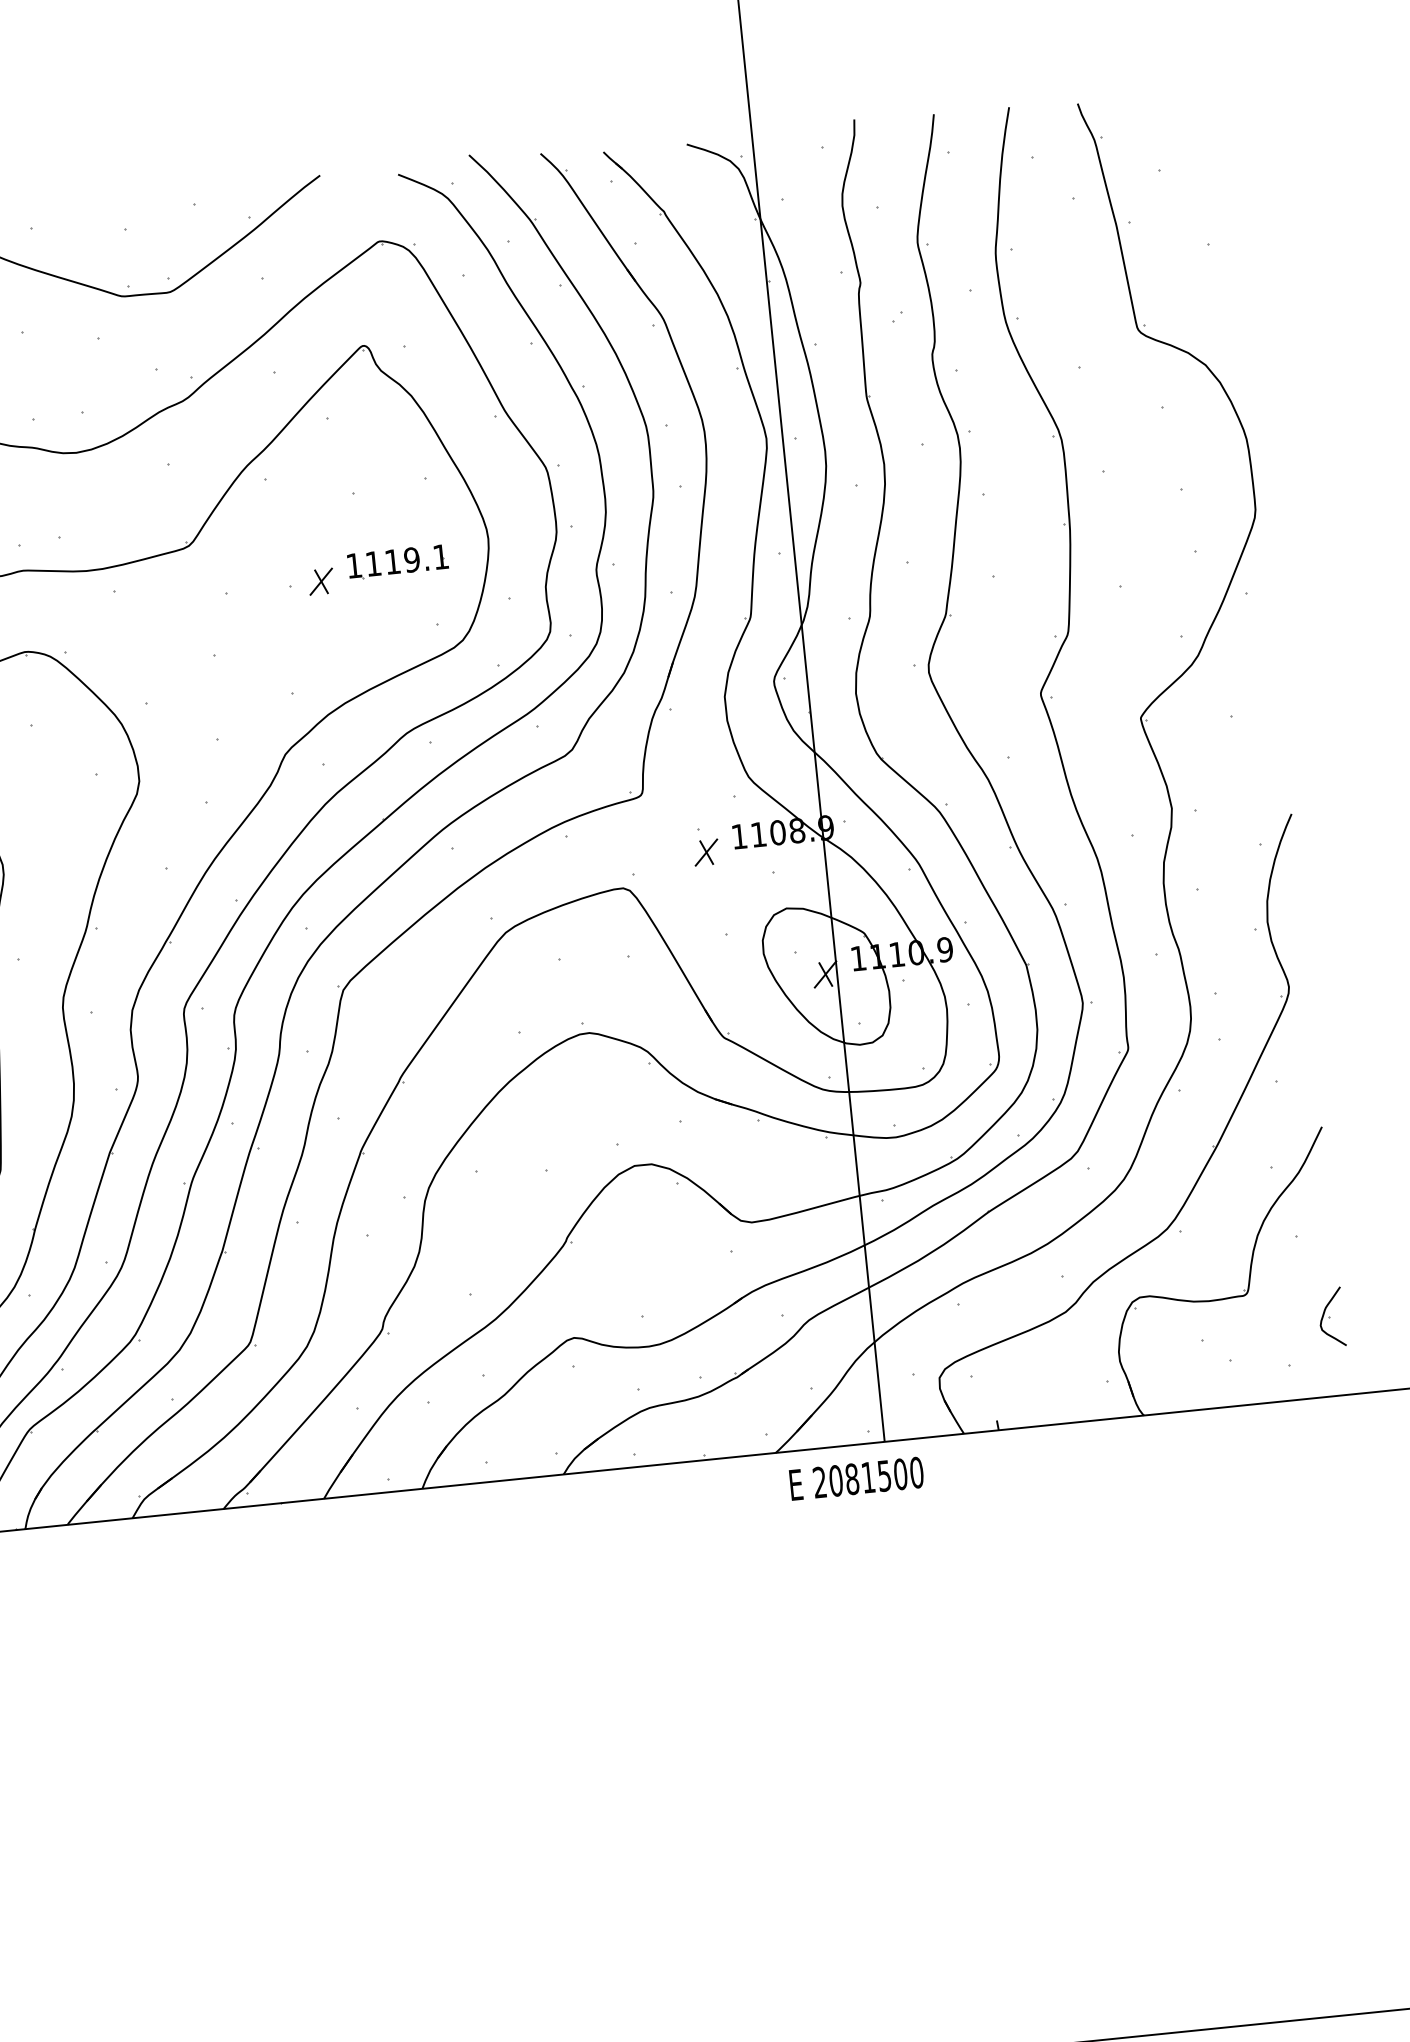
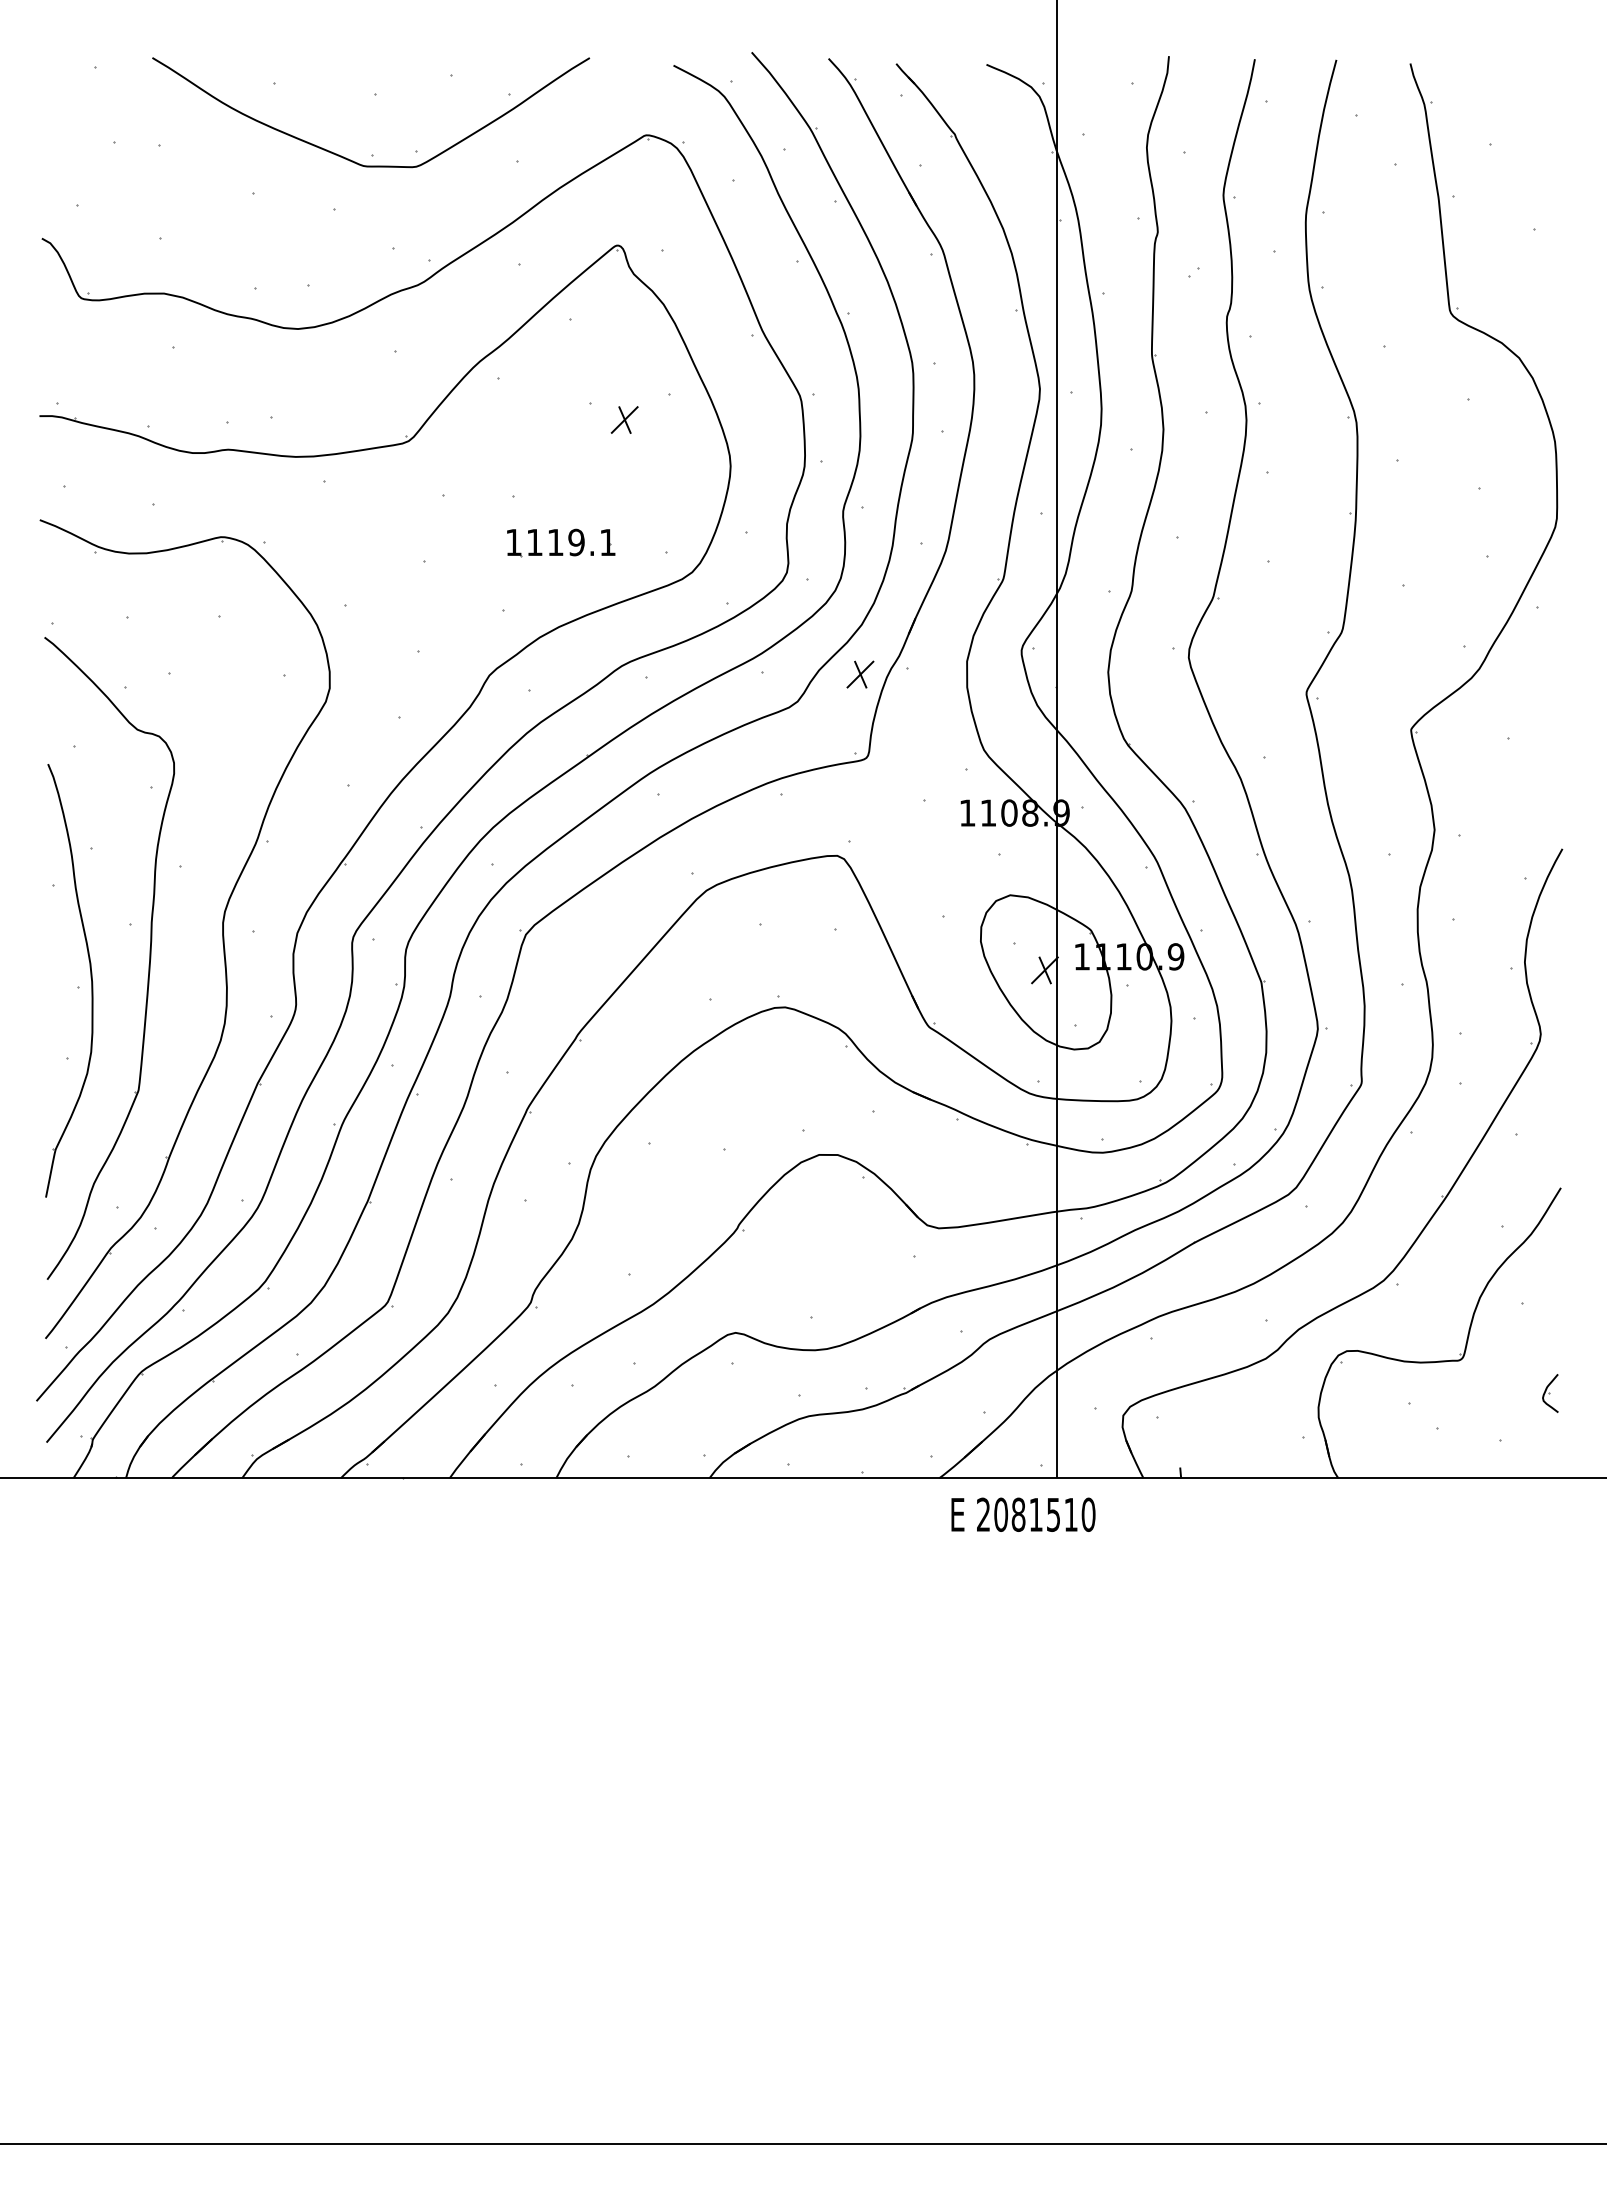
part: (398, 561) -> (561, 542), moved
part: (321, 581) -> (624, 419), moved
part: (706, 852) -> (860, 674), moved
part: (1331, 1317) -> (1550, 1393), size x0.6
text: (901, 1474) -> (1071, 1514), 2081500 -> 2081510

